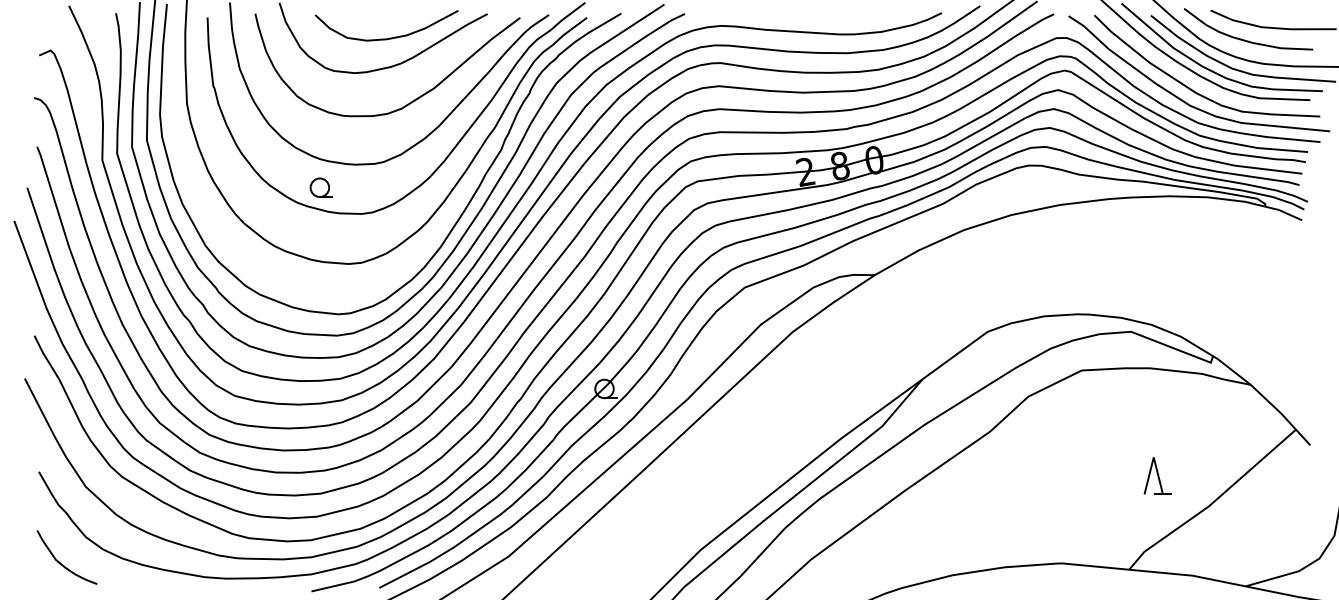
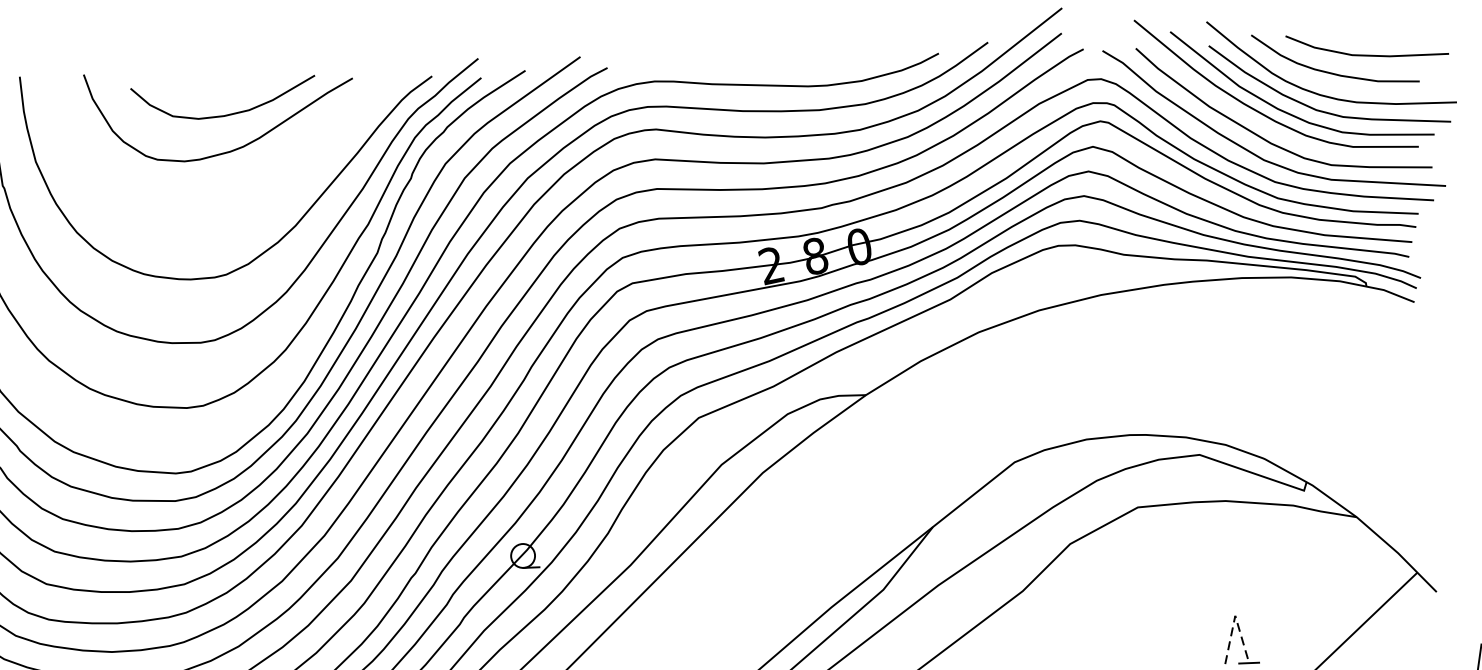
curve: (407, 103) -> (254, 197), removed
part: (320, 187) -> (146, 310), removed
line: (1153, 457) -> (1234, 615), solid -> dashed

